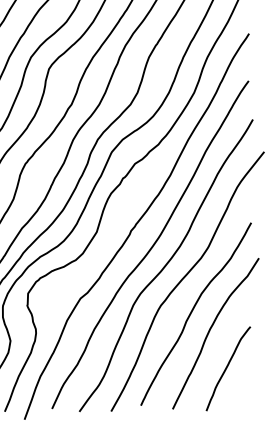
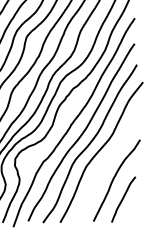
curve: (192, 313) -> (104, 169), removed

